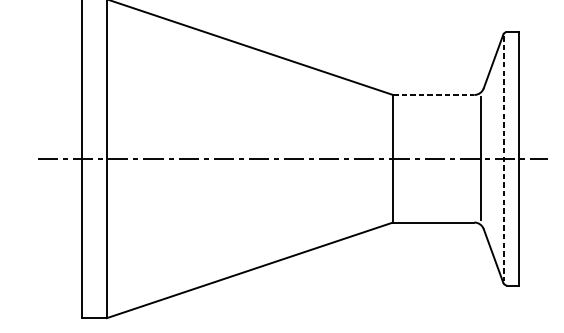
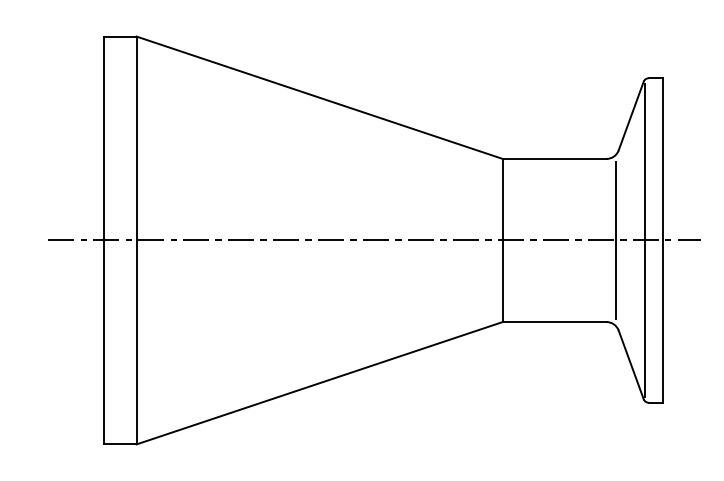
line: (433, 94) -> (554, 158), dashed -> solid
line: (503, 158) -> (644, 240), dashed -> solid

